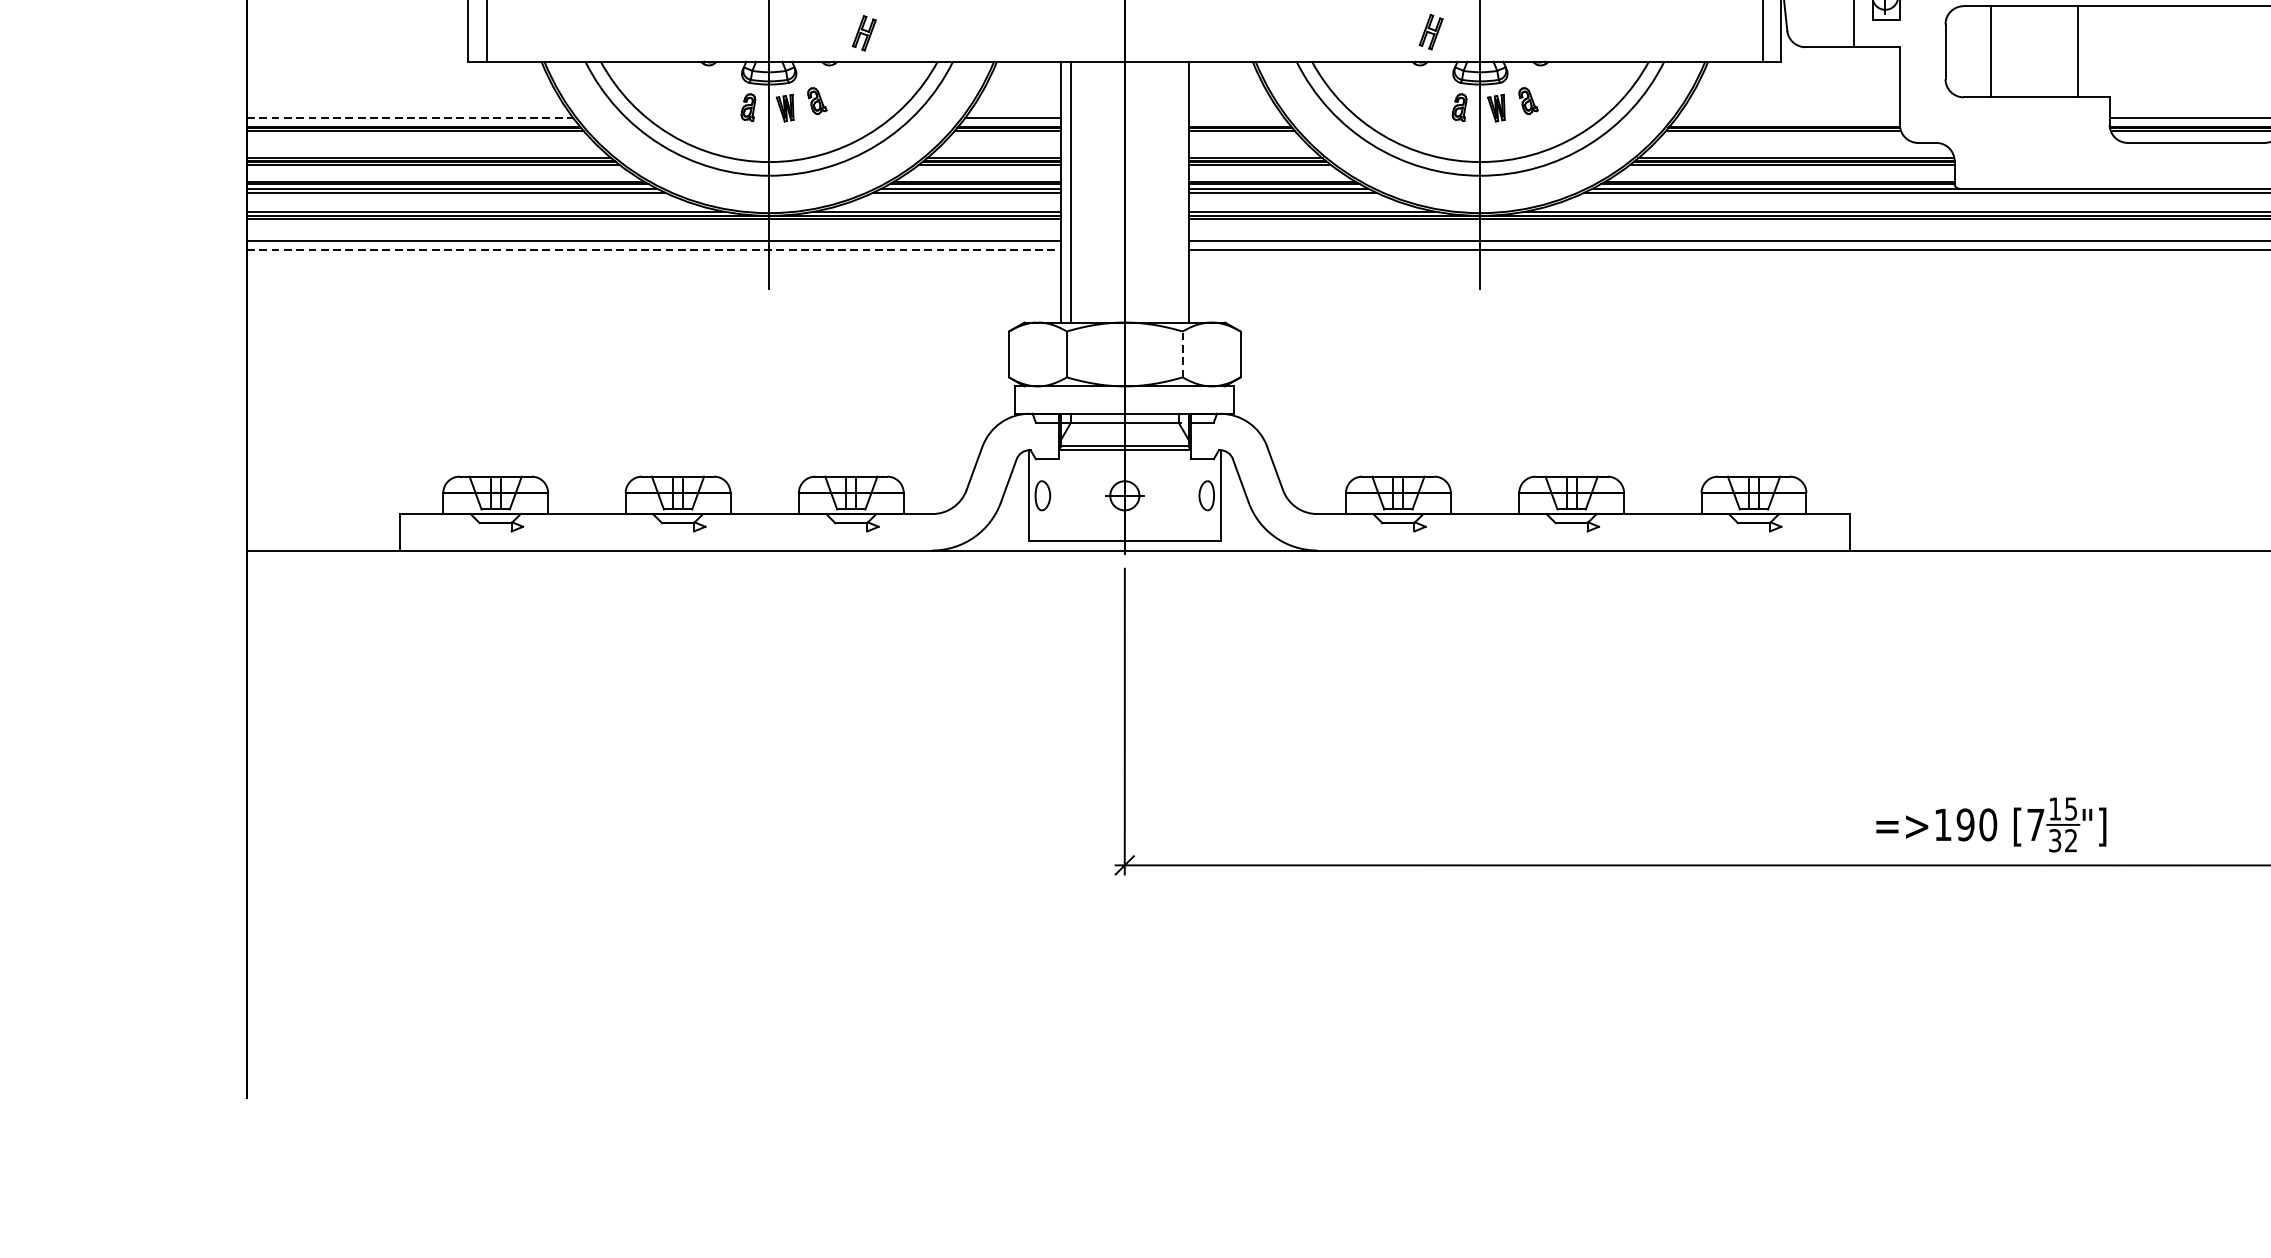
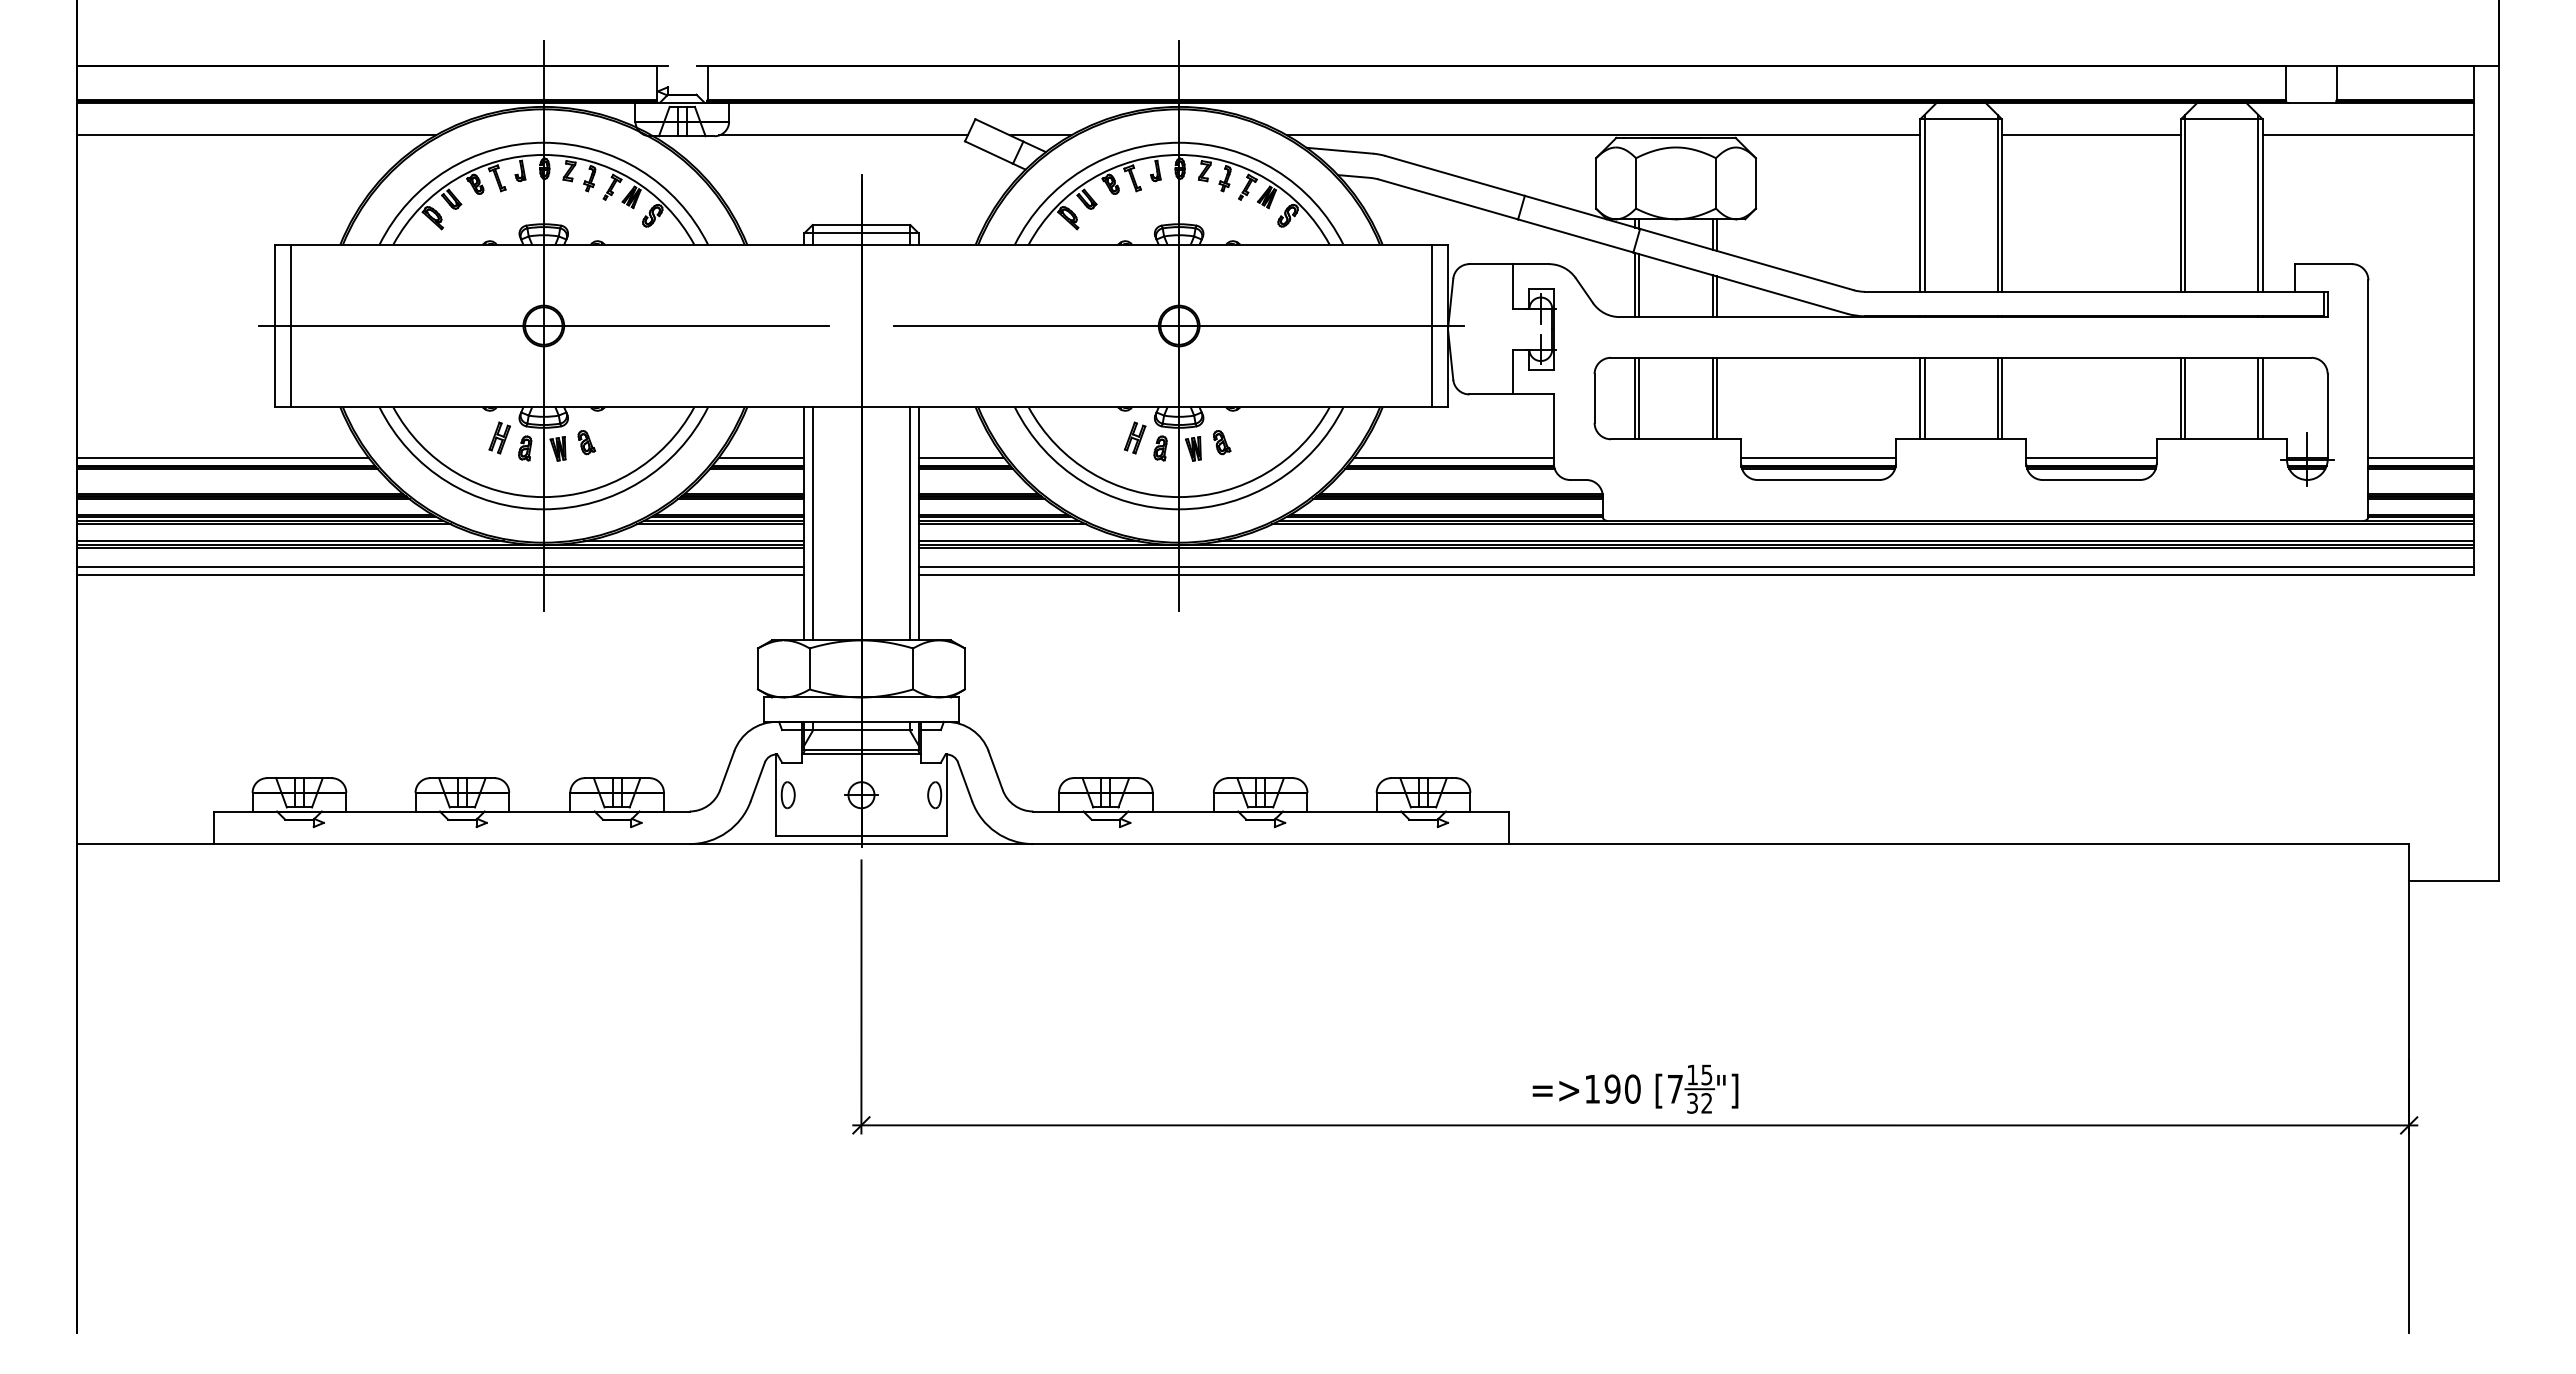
part: (1431, 31) -> (1135, 437), moved
part: (864, 32) -> (499, 437), moved
line: (1995, 51) -> (1639, 398), added
line: (2081, 51) -> (1716, 398), added
line: (409, 117) -> (222, 457), dashed -> solid
line: (1235, 117) -> (960, 457), added
line: (1787, 117) -> (1453, 457), added
line: (1178, 191) -> (909, 523), added
line: (653, 249) -> (440, 575), dashed -> solid
line: (1183, 353) -> (913, 668), dashed -> solid

